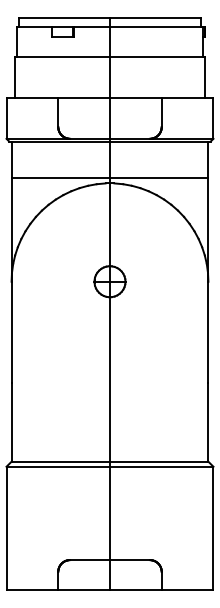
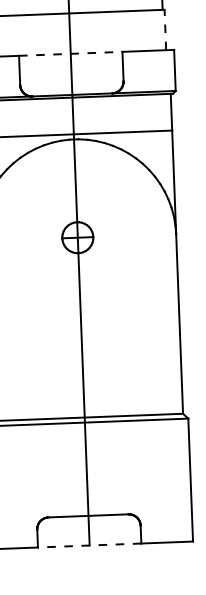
line: (205, 77) -> (165, 29), solid -> dashed
line: (110, 97) -> (71, 53), solid -> dashed
line: (110, 589) -> (90, 545), solid -> dashed

